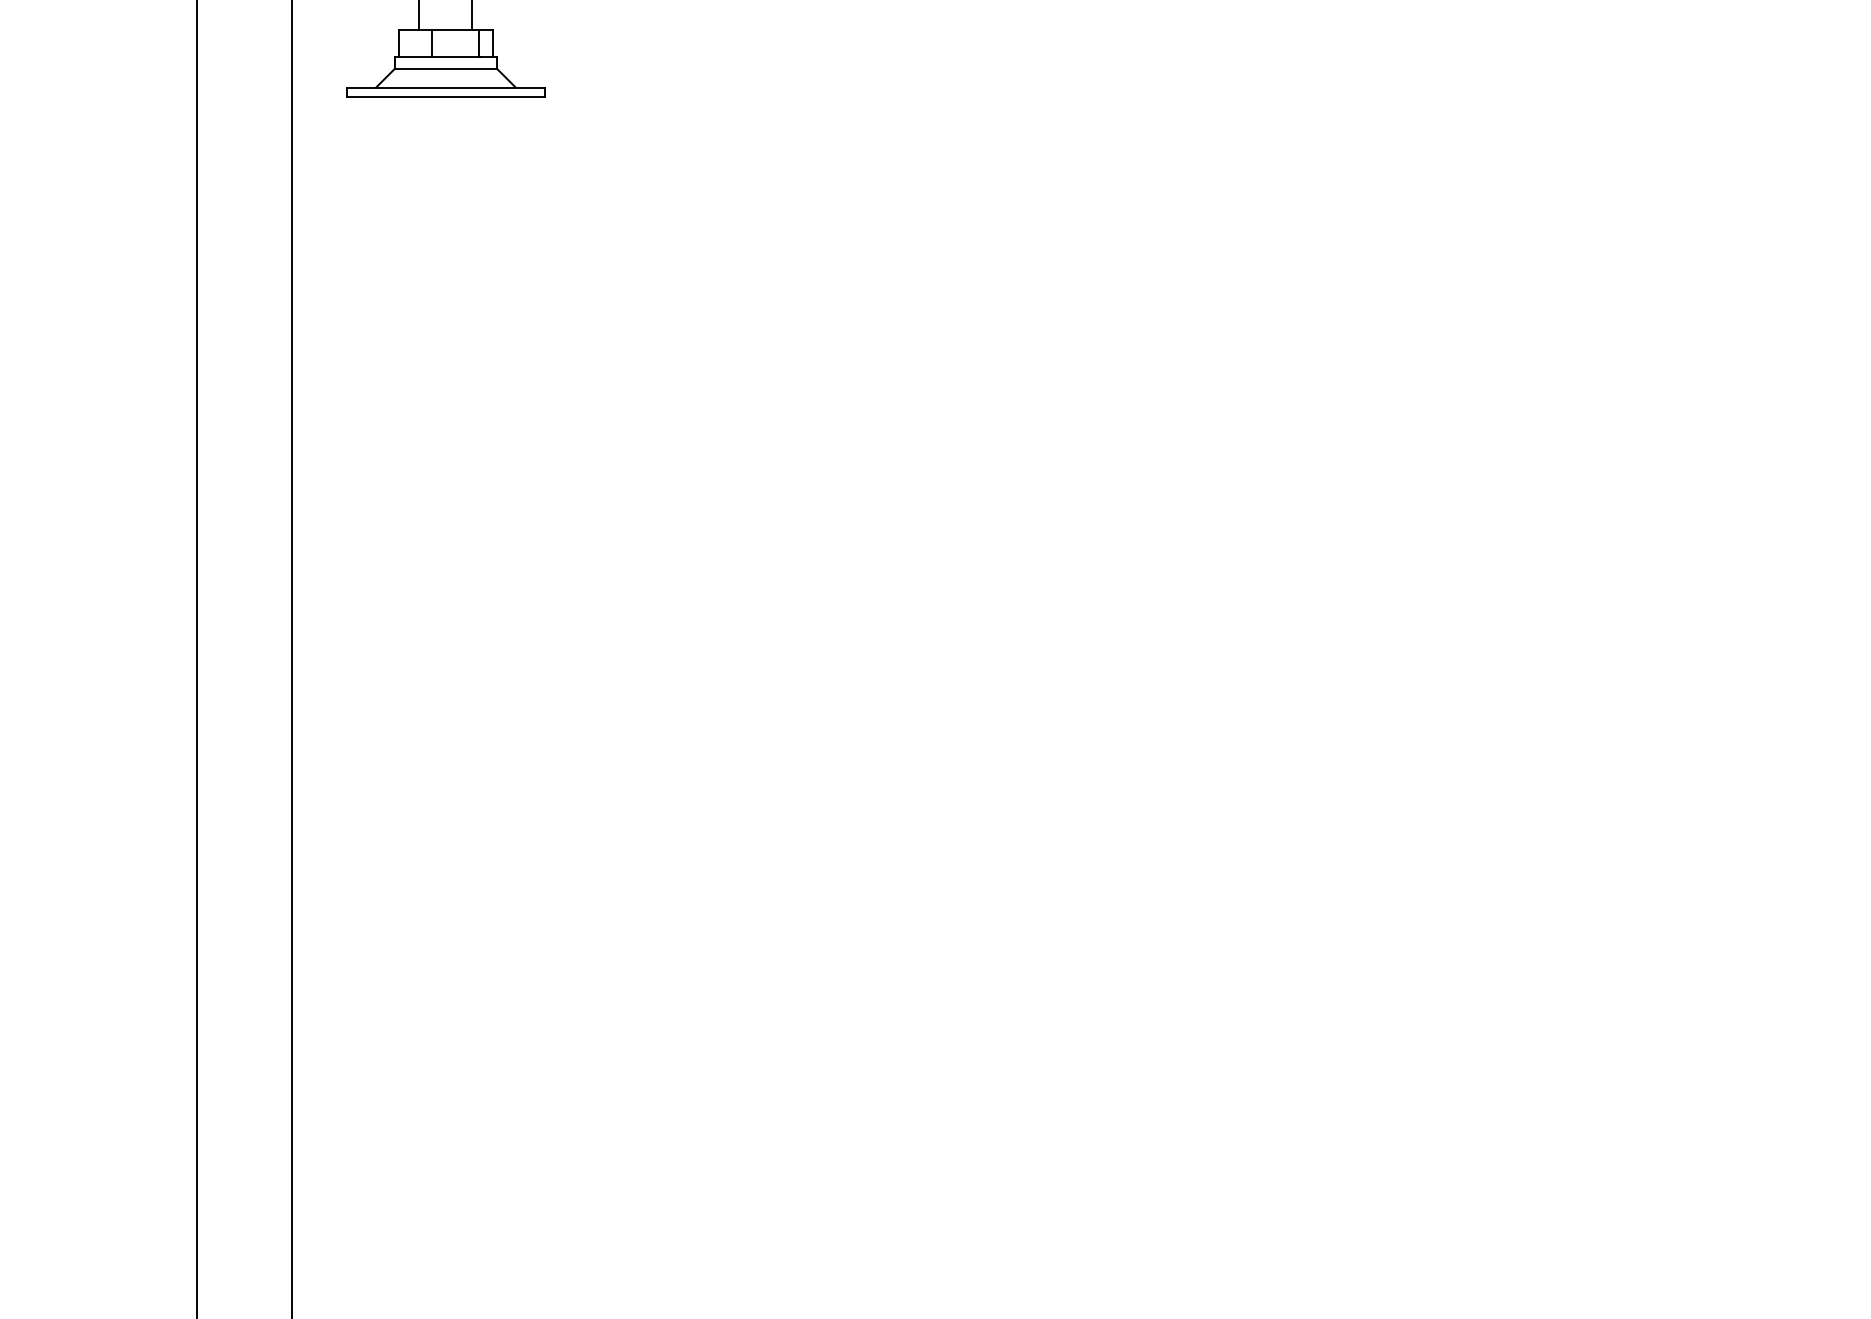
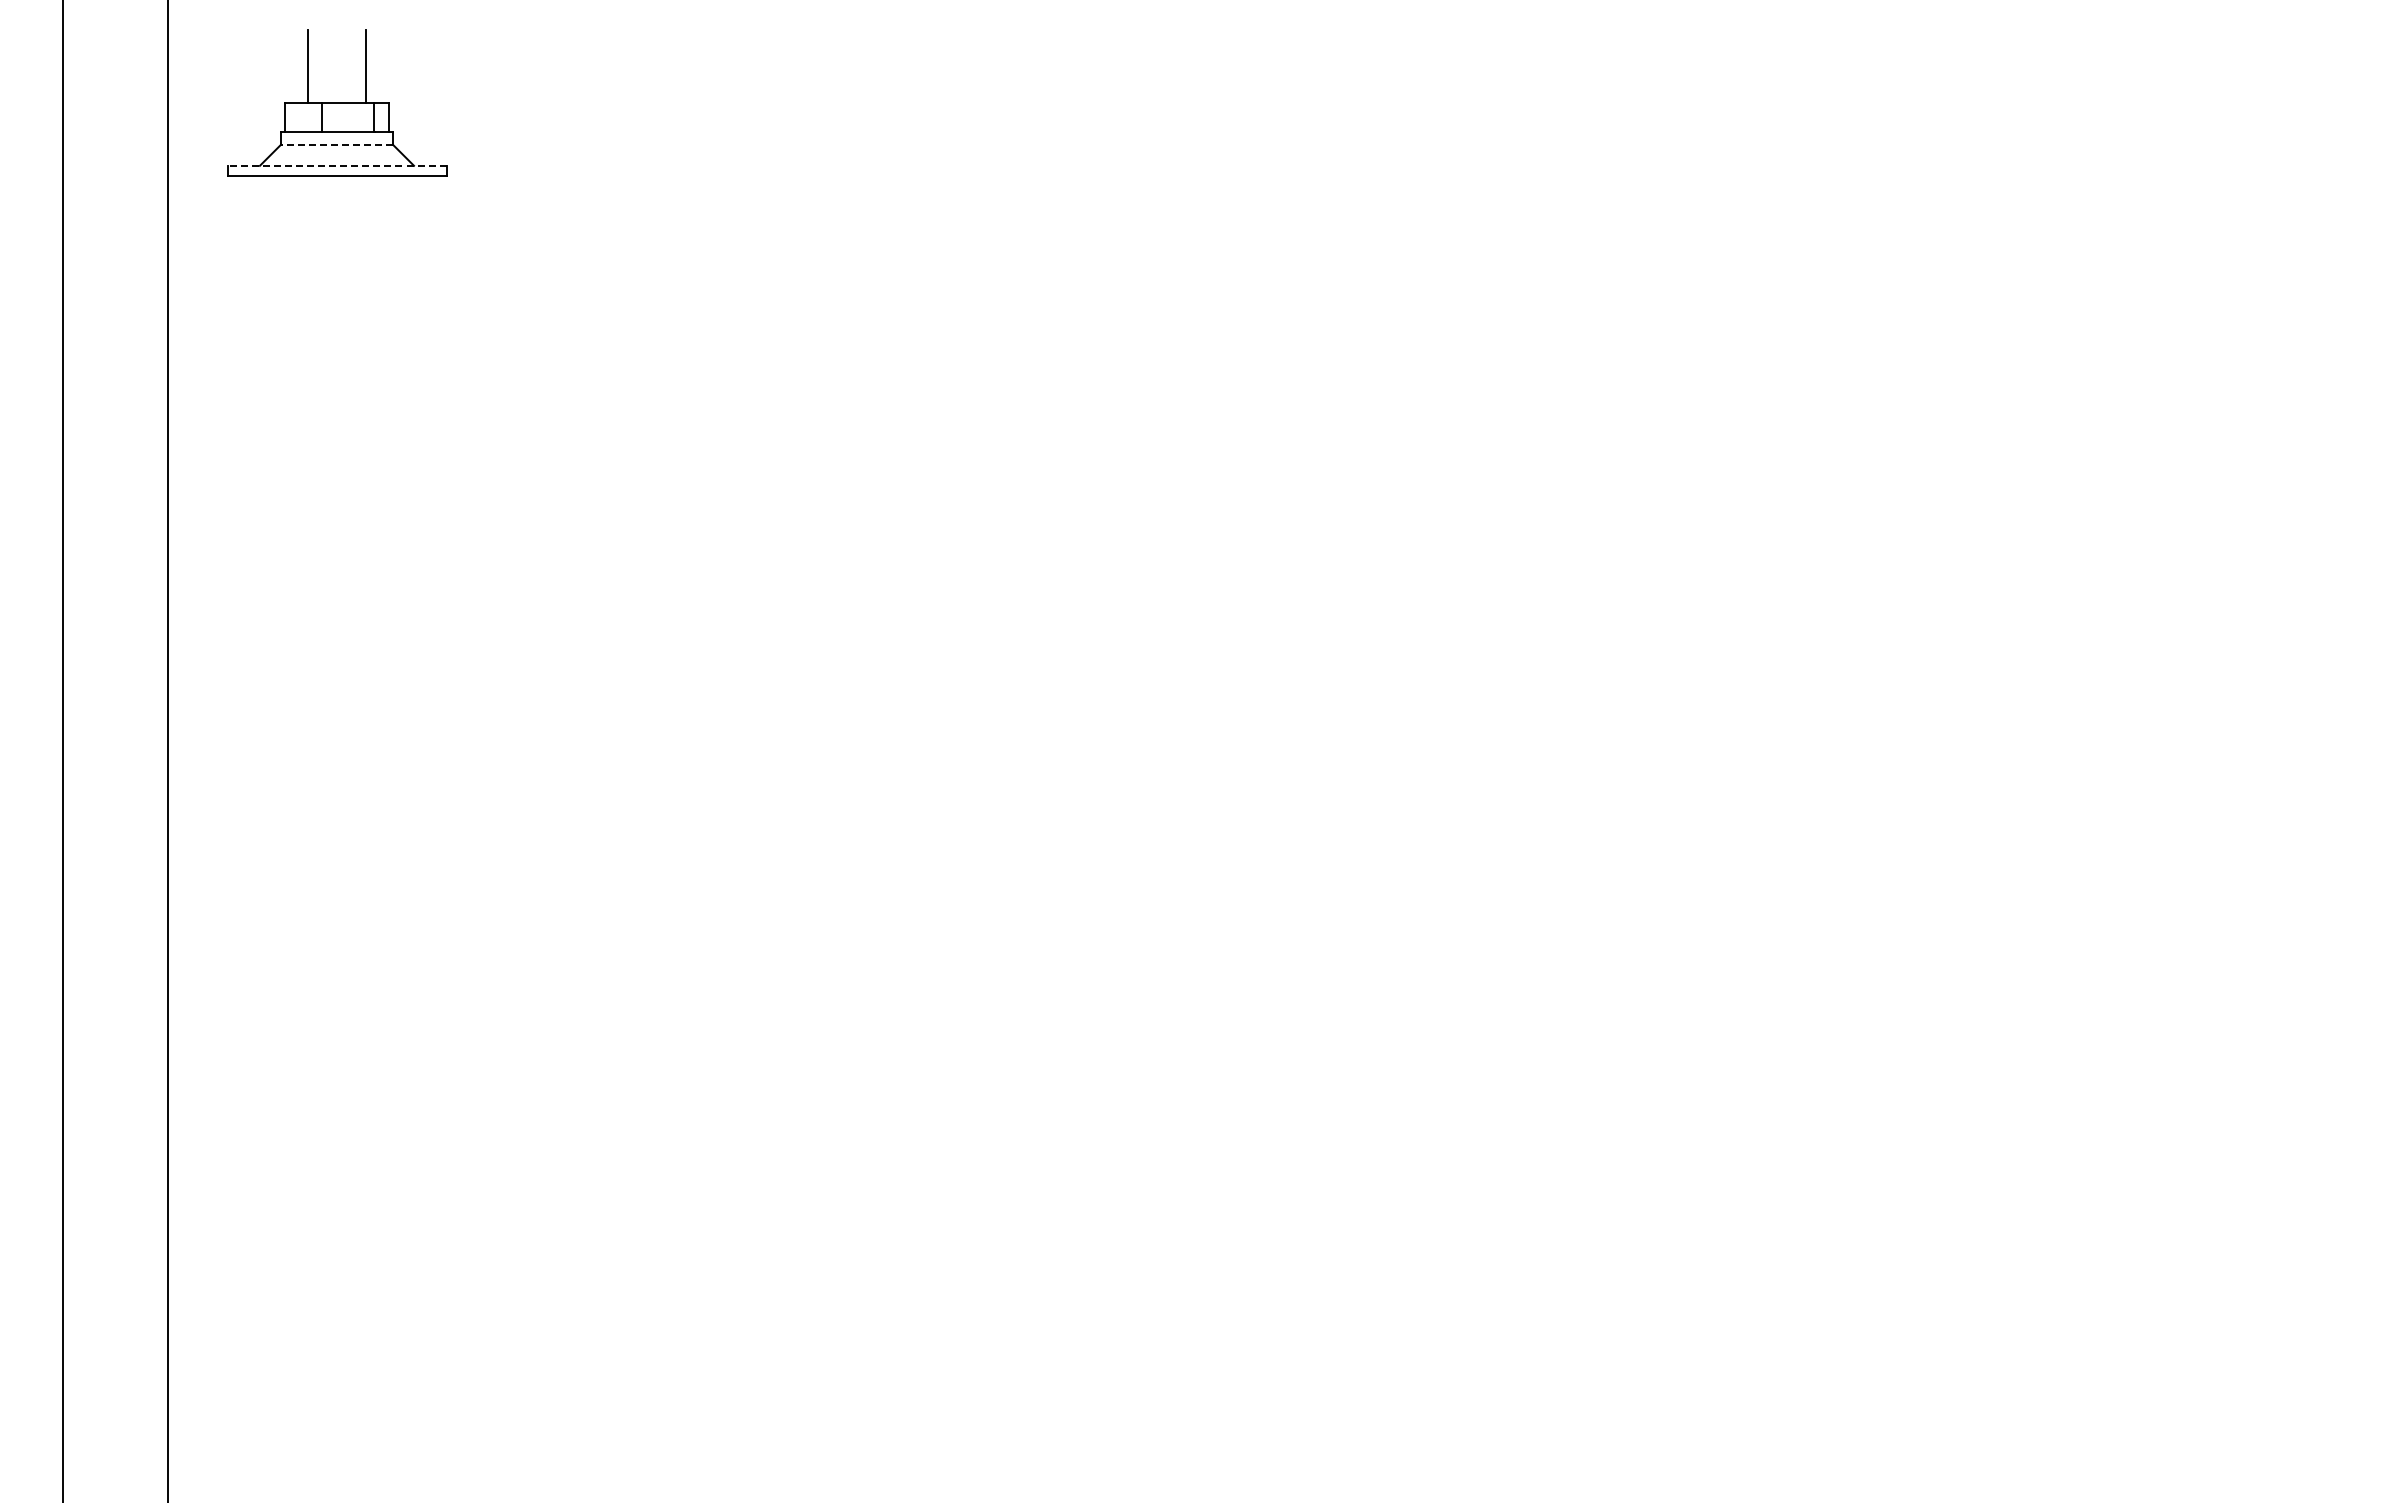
line: (445, 68) -> (336, 144), solid -> dashed
line: (445, 87) -> (336, 165), solid -> dashed

